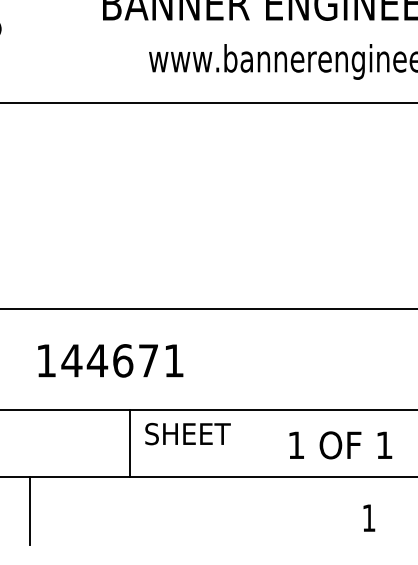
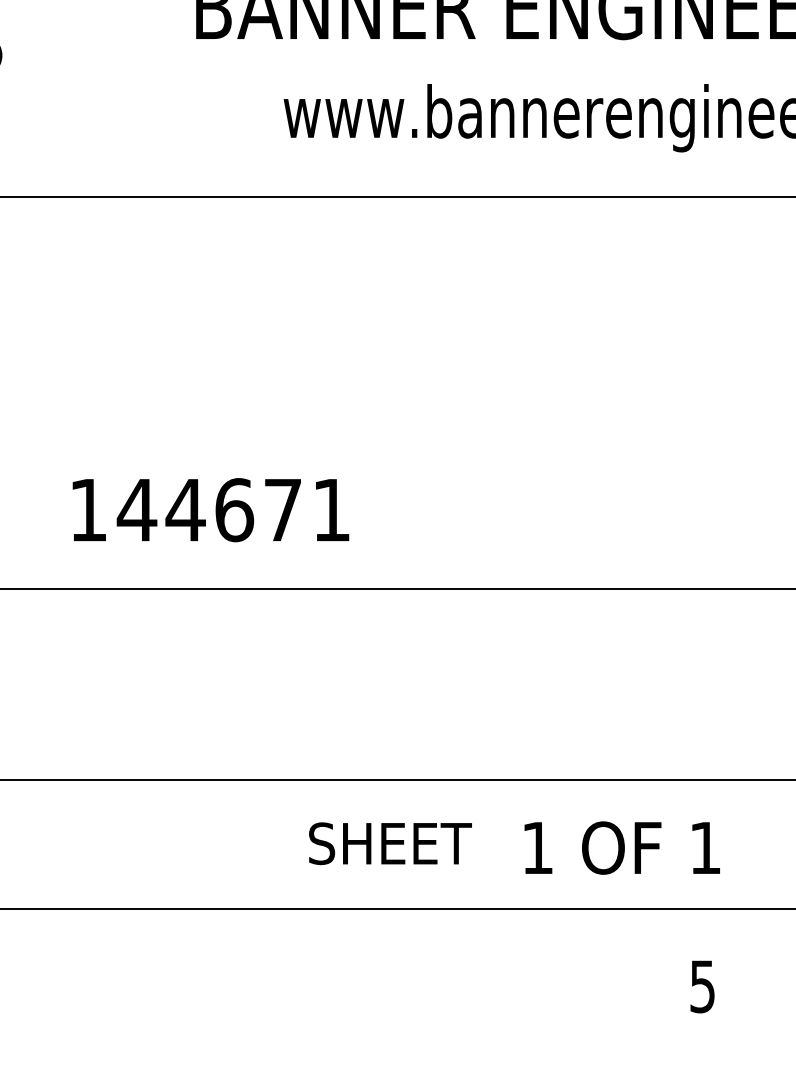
text: (110, 360) -> (210, 509), moved
text: (187, 433) -> (389, 842), moved
line: (129, 443) -> (246, 844), removed
text: (340, 445) -> (621, 848), moved
line: (30, 511) -> (58, 973), removed
text: (368, 518) -> (701, 987), 1 -> 5

